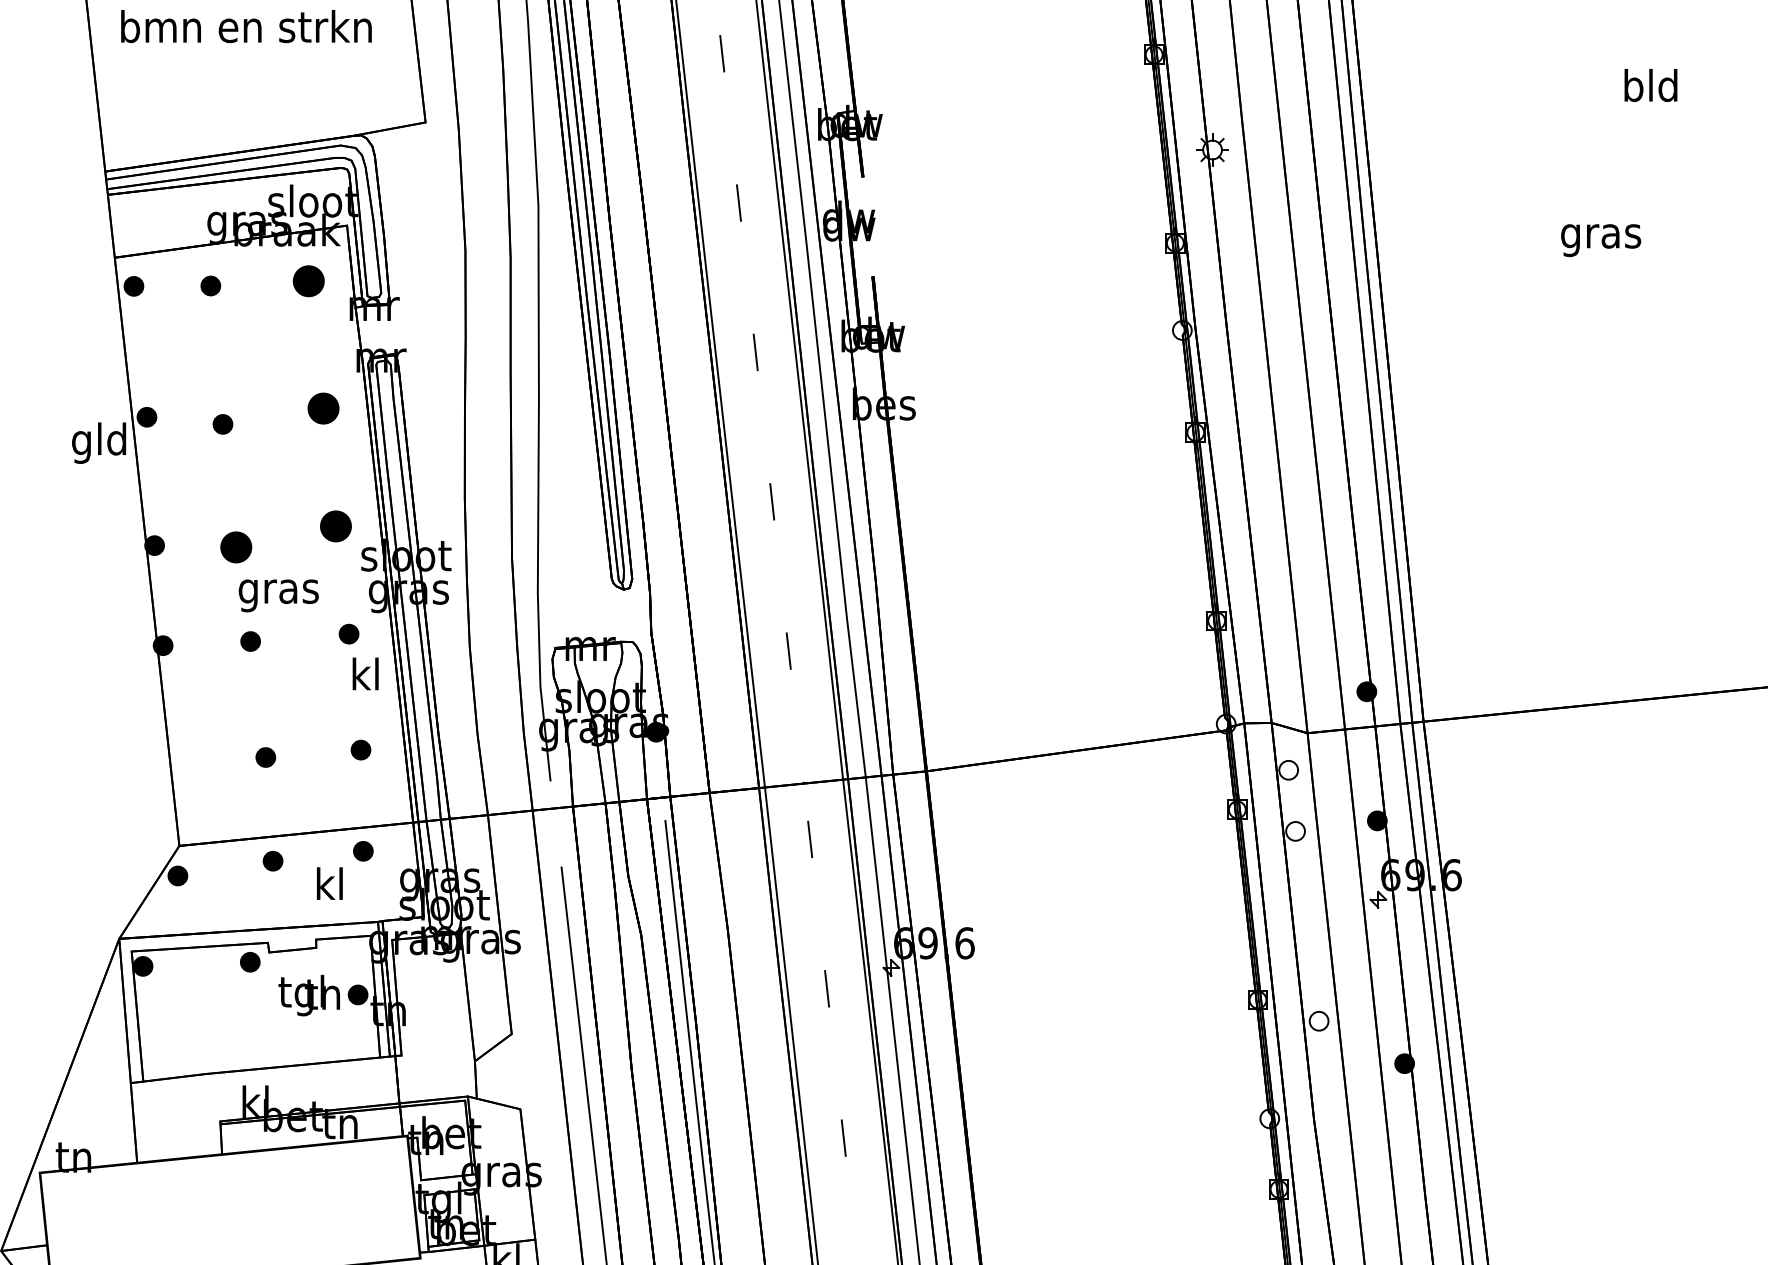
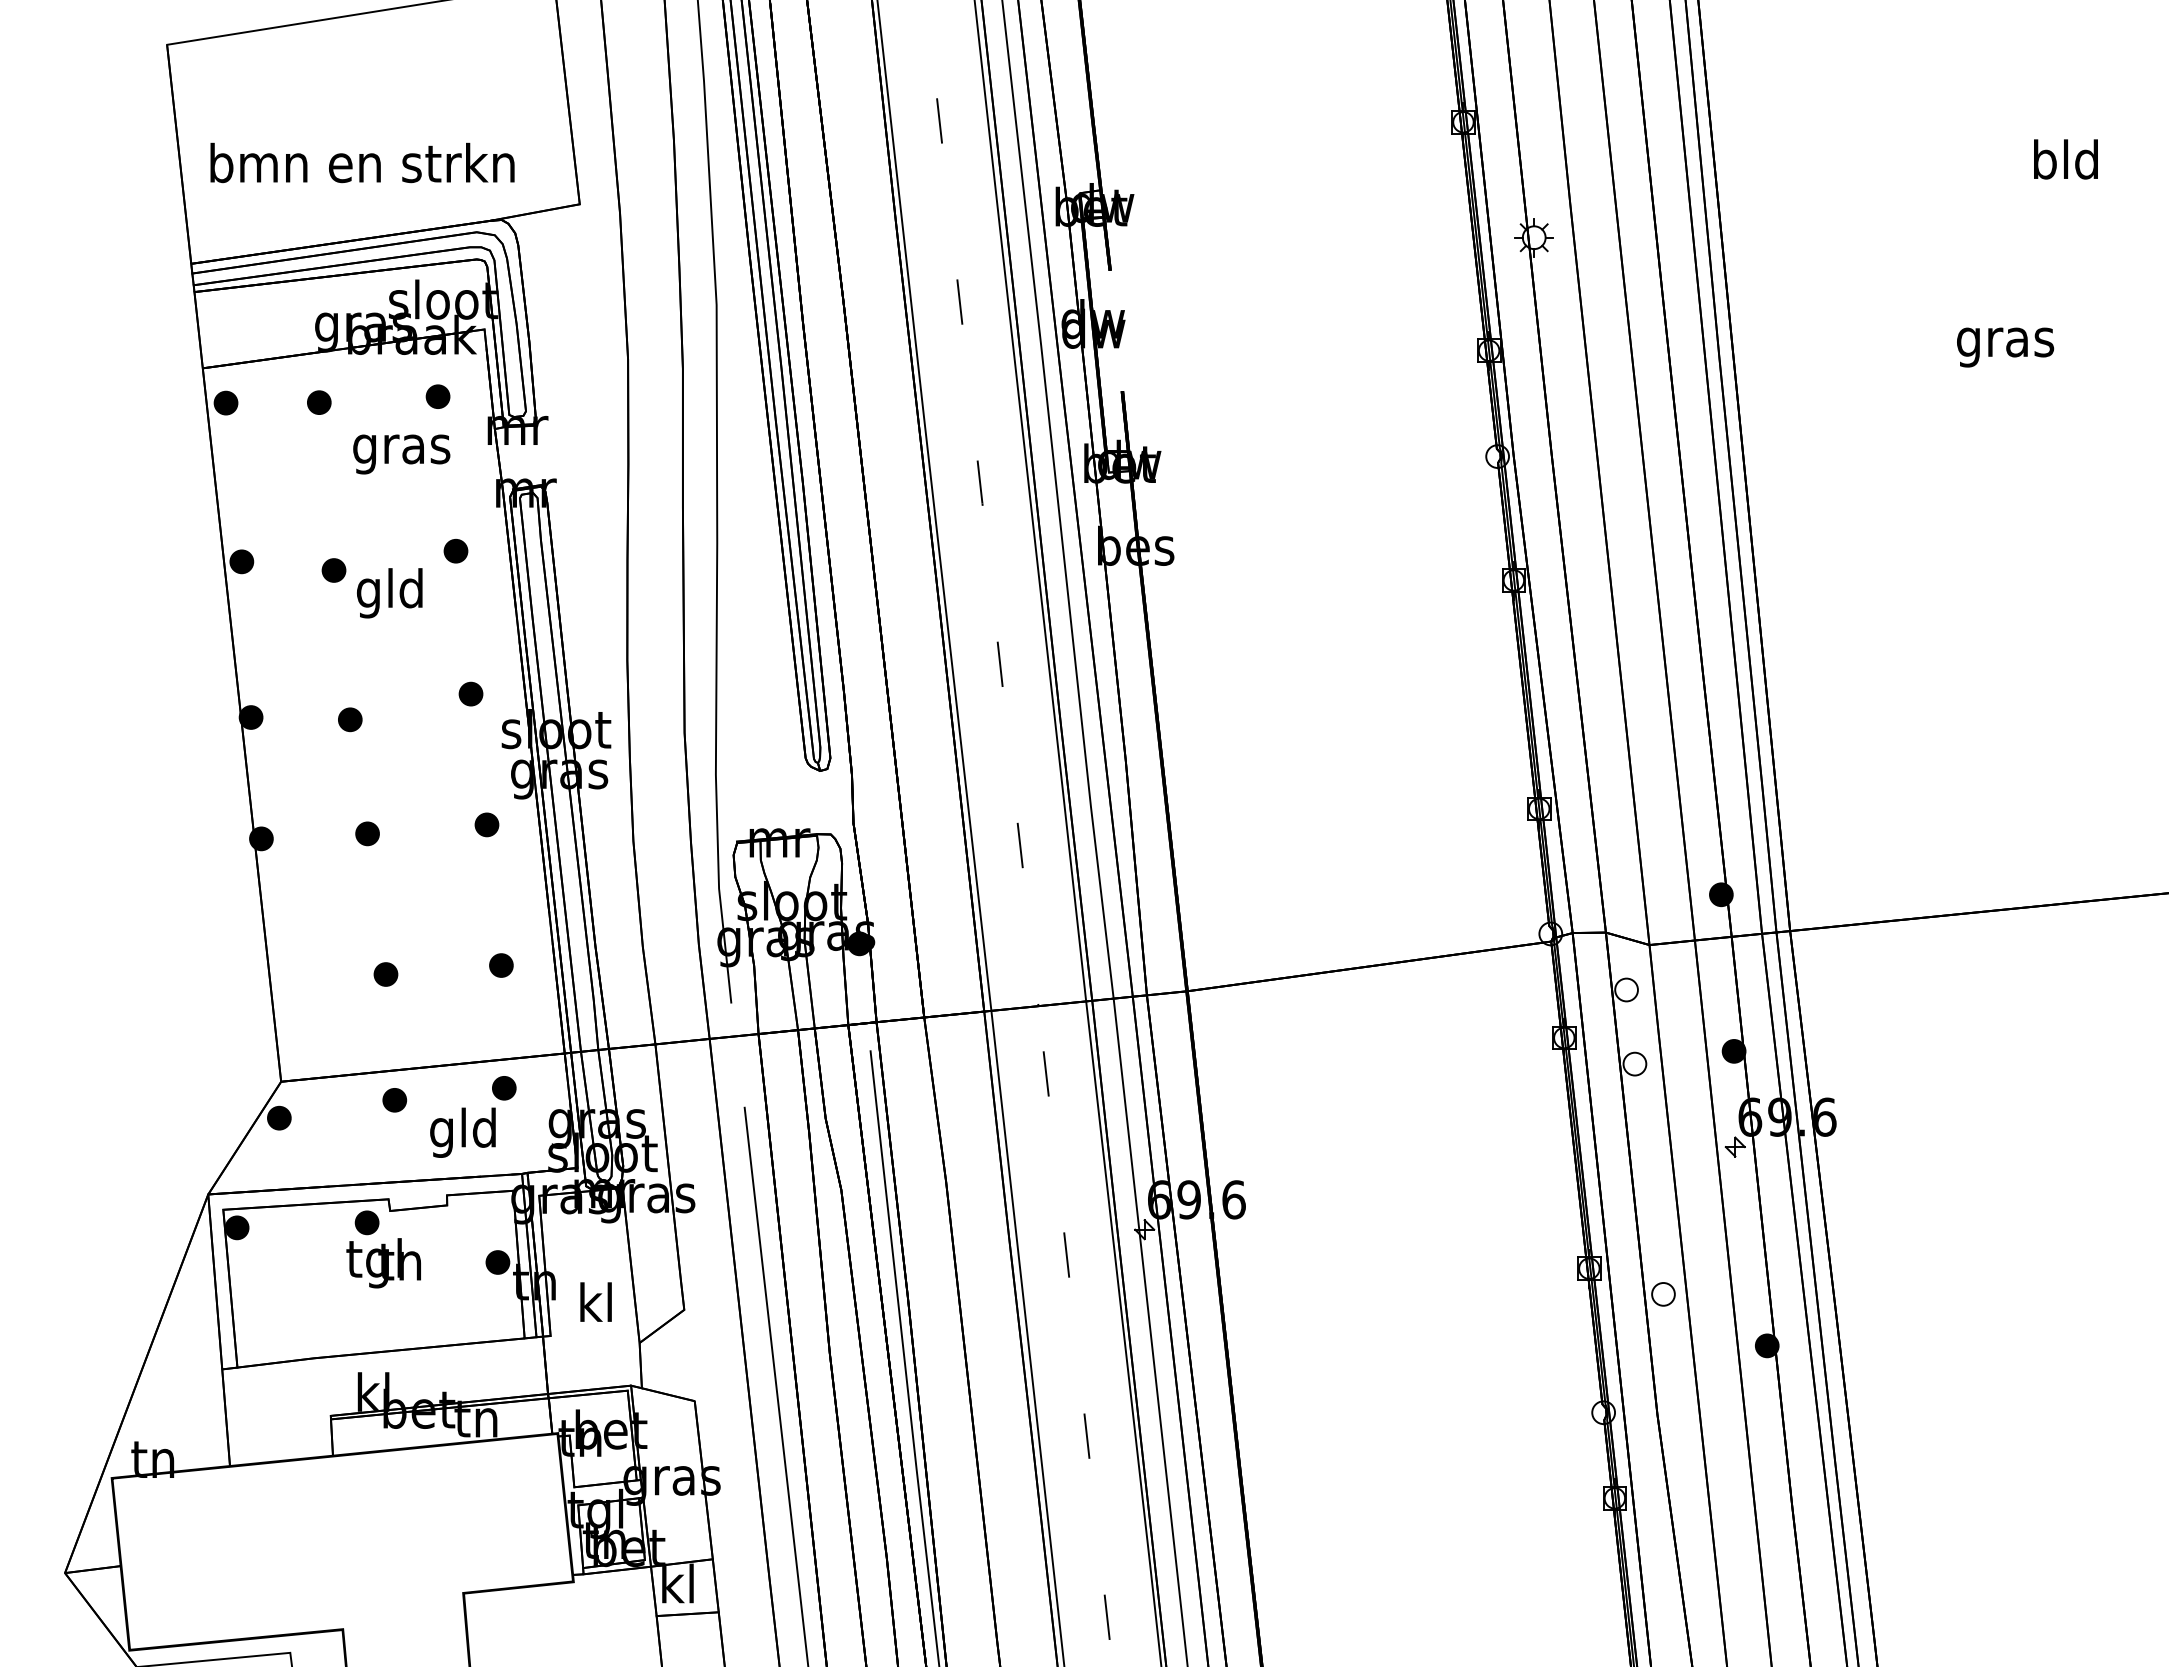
text: (246, 26) -> (362, 162), moved
part: (308, 280) -> (437, 396), size x0.62
part: (323, 407) -> (455, 550), size x0.62
text: (98, 443) -> (389, 593), moved
part: (335, 525) -> (470, 693), size x0.62
part: (236, 547) -> (350, 719), size x0.62
text: (278, 595) -> (401, 454), moved
text: (365, 673) -> (595, 1301), moved
text: (328, 887) -> (462, 1132), kl -> gld
text: (309, 995) -> (383, 1263), moved

